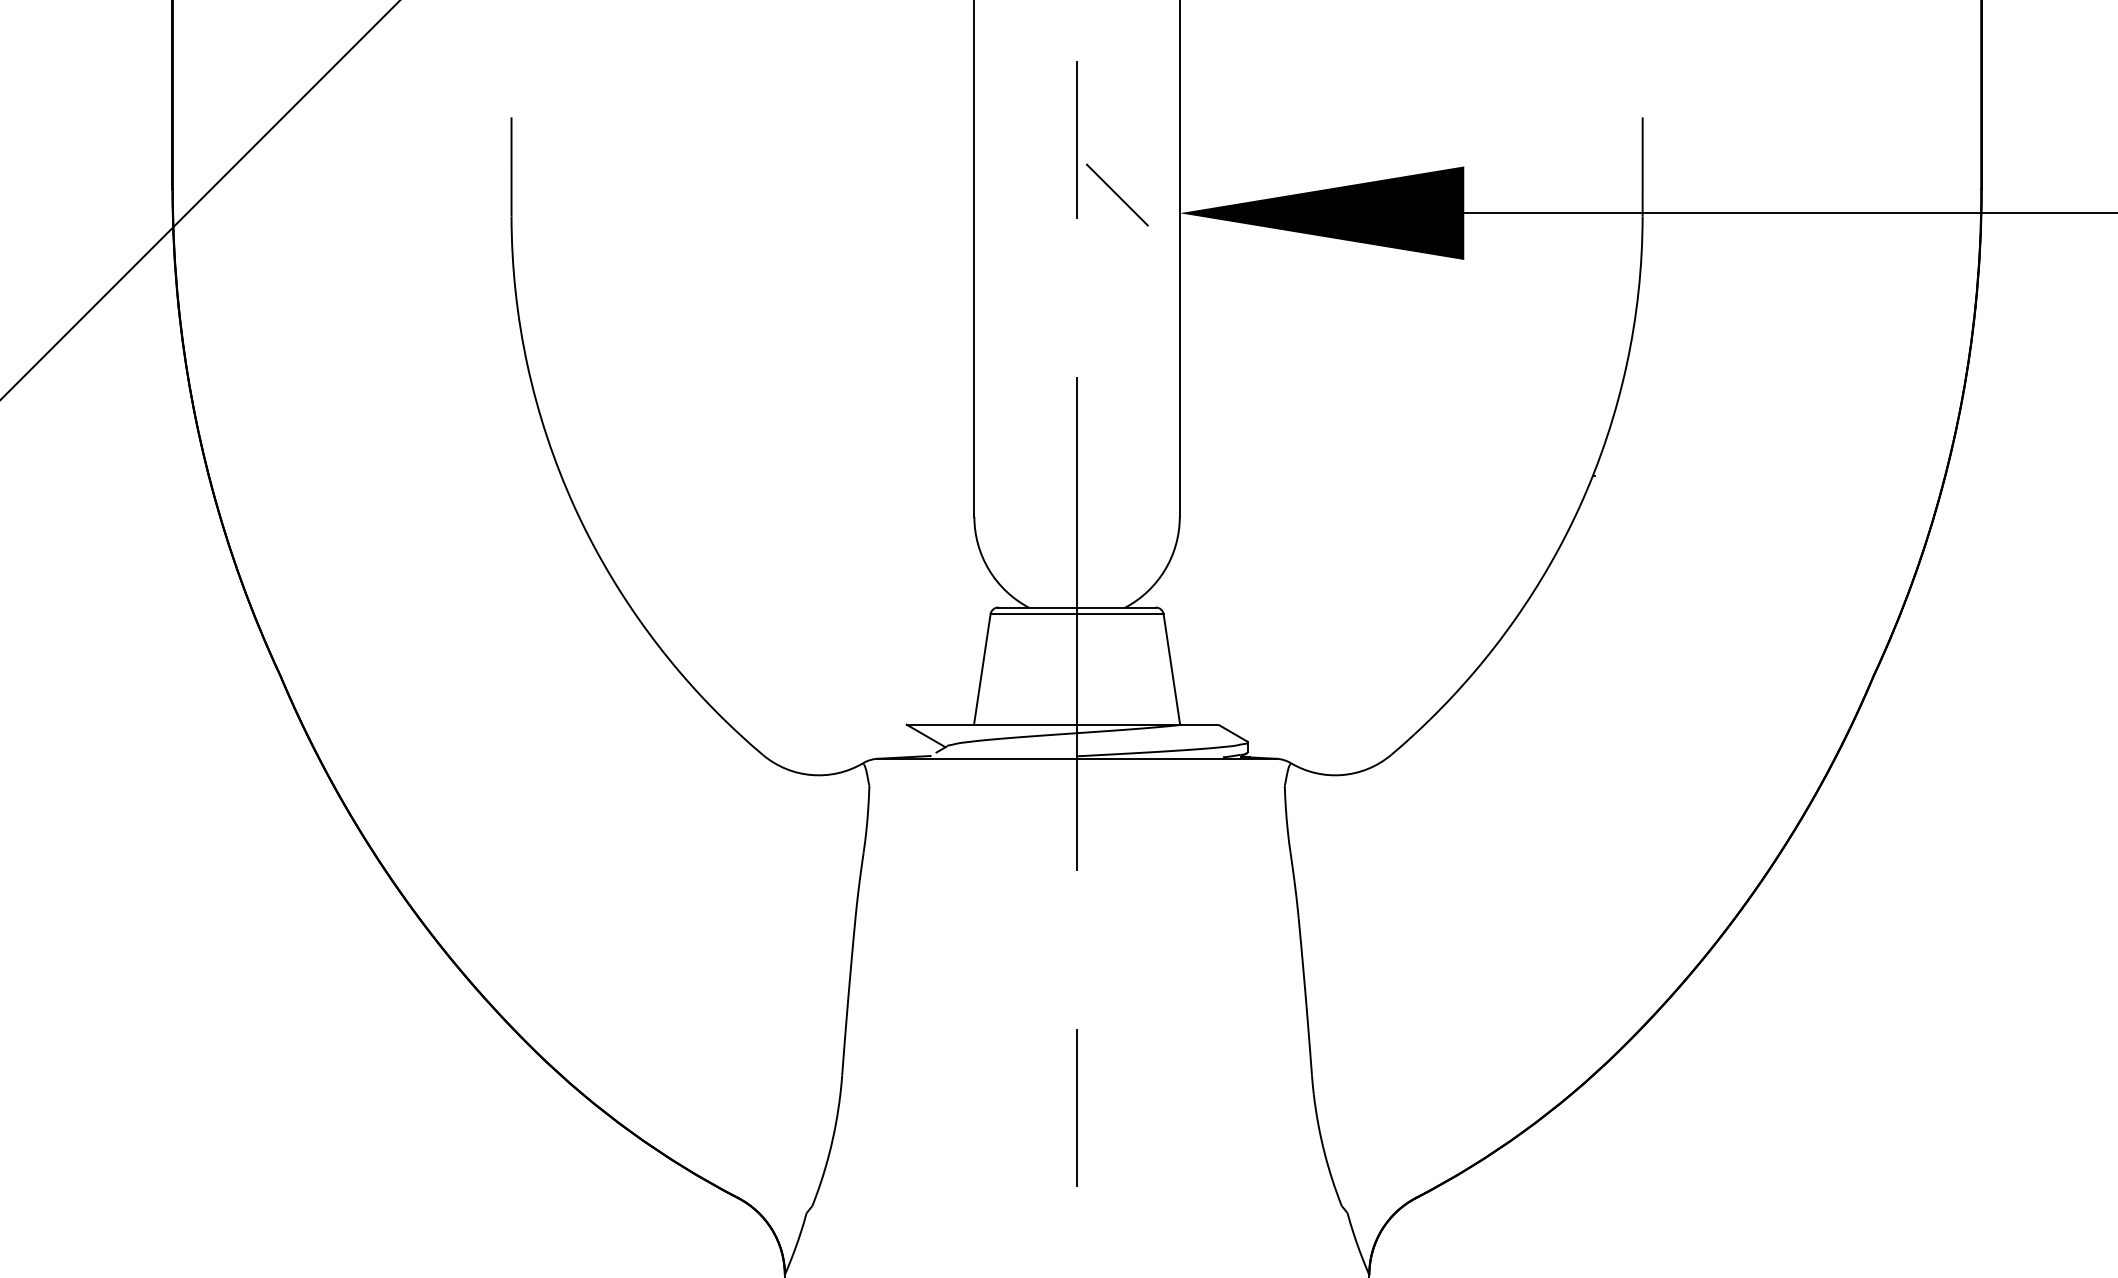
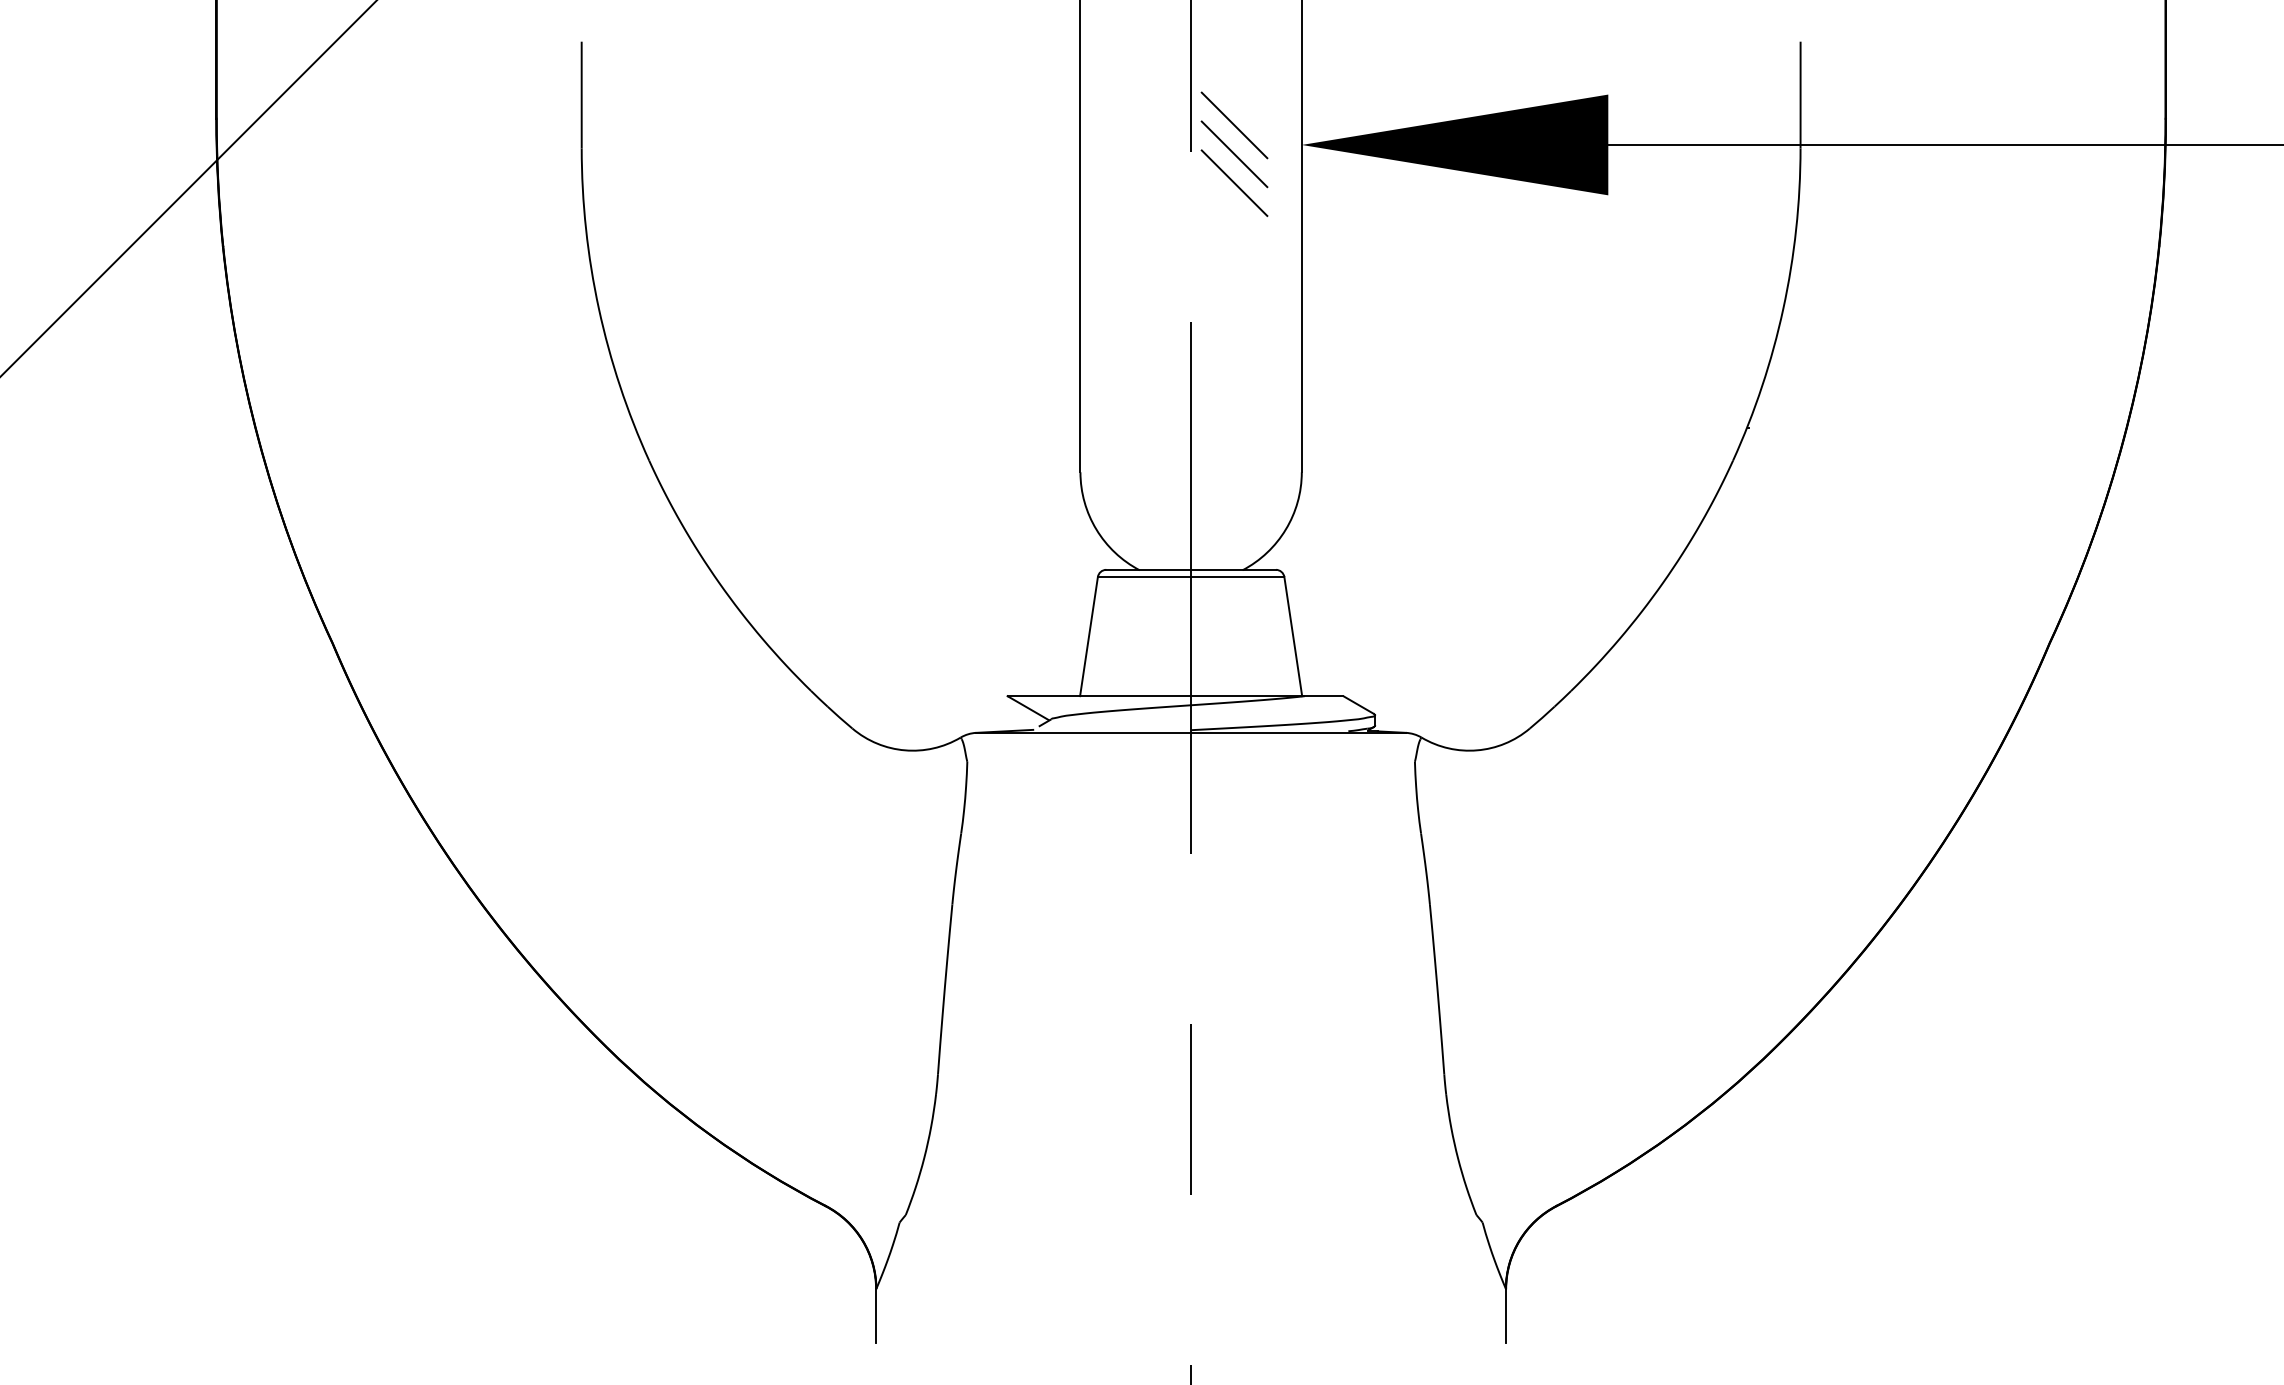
line: (1117, 222) -> (1234, 154), added
line: (1117, 248) -> (1234, 182), added

